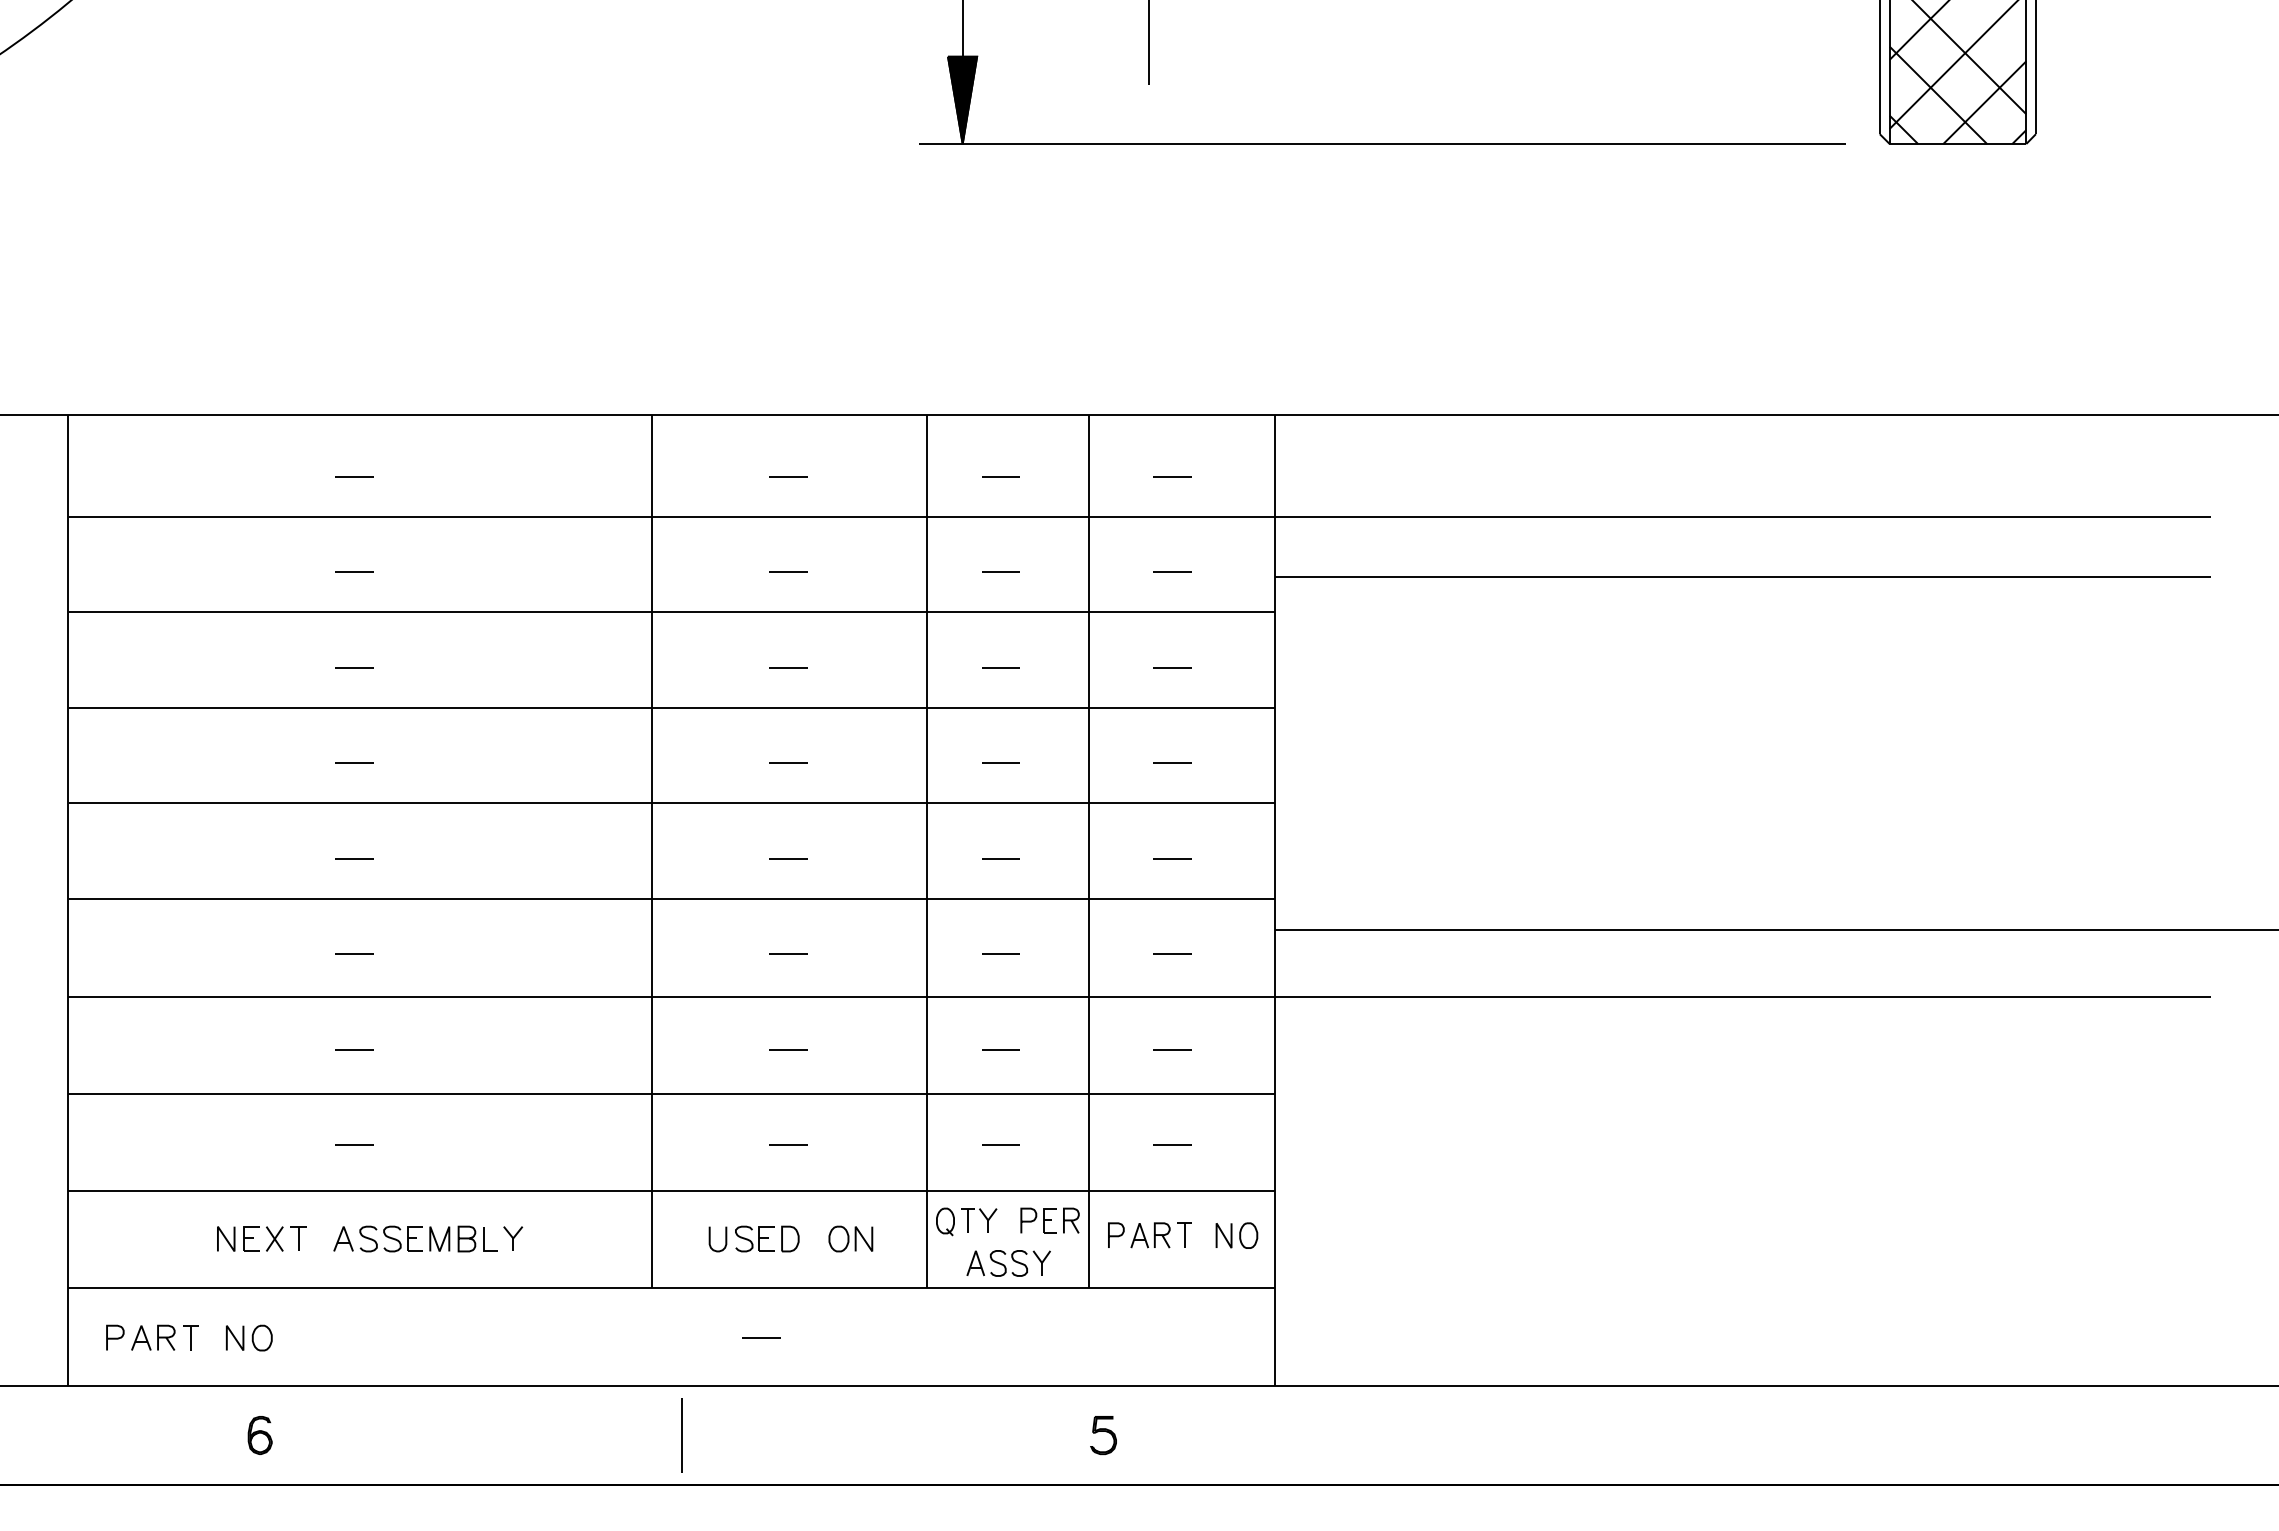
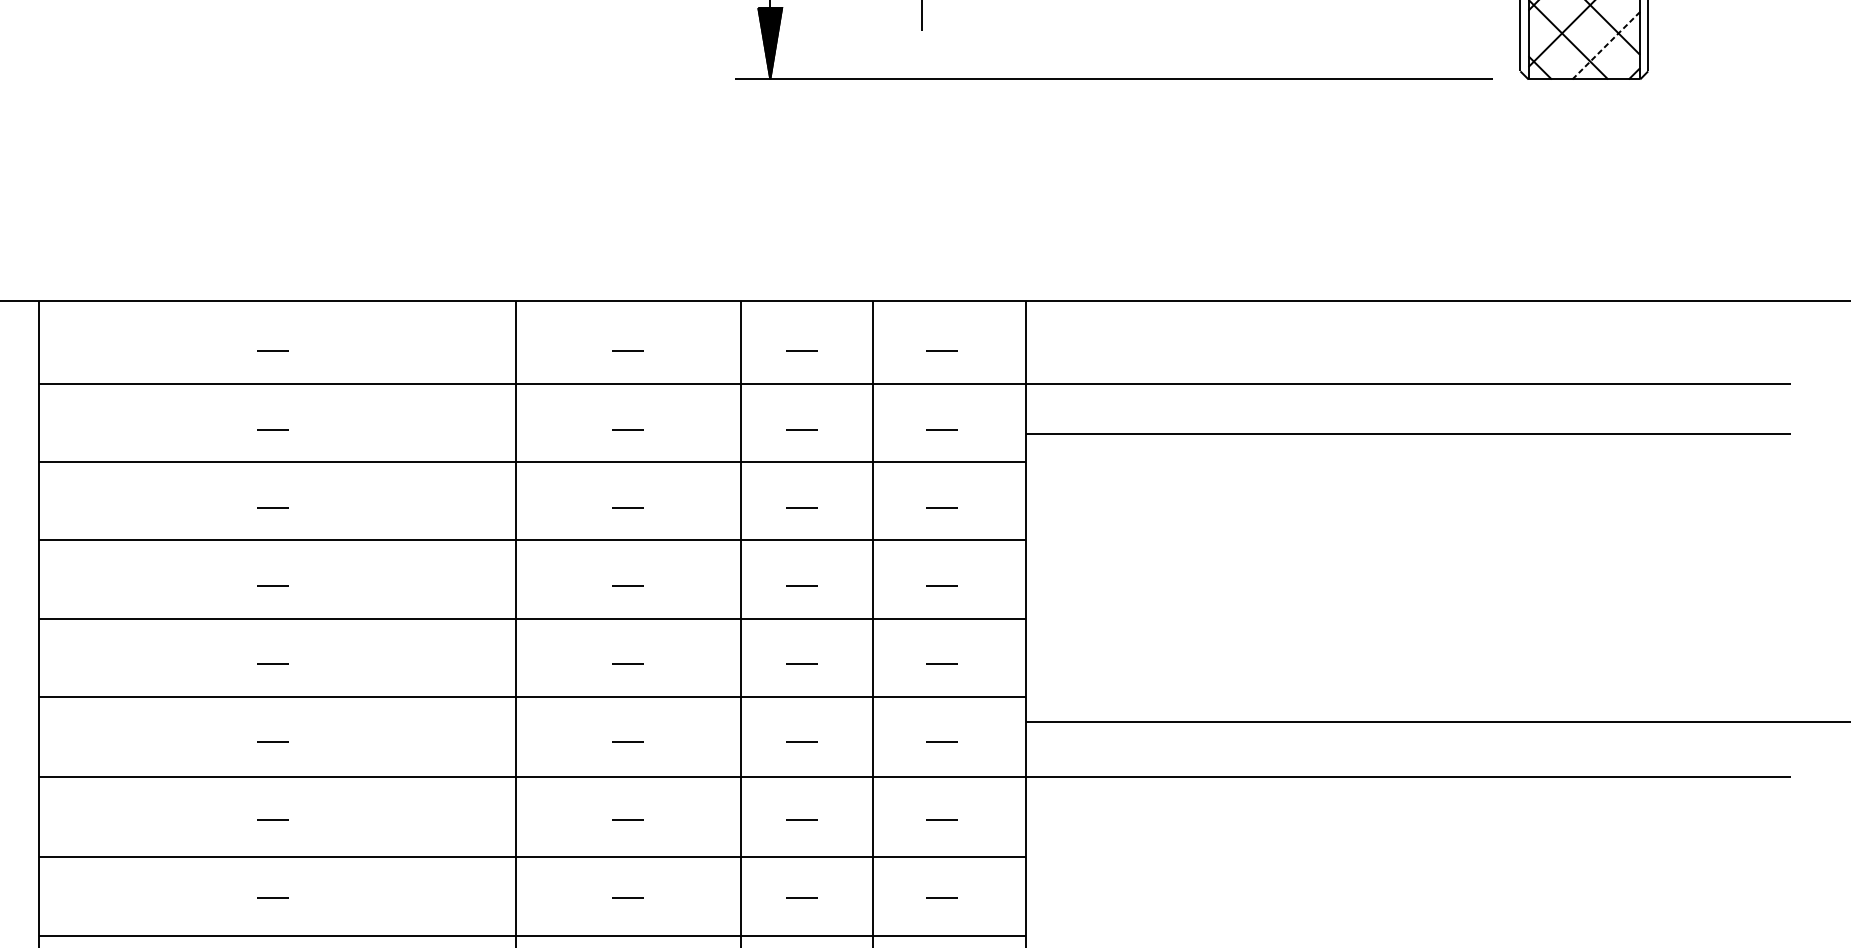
line: (1984, 102) -> (1606, 45), solid -> dashed

